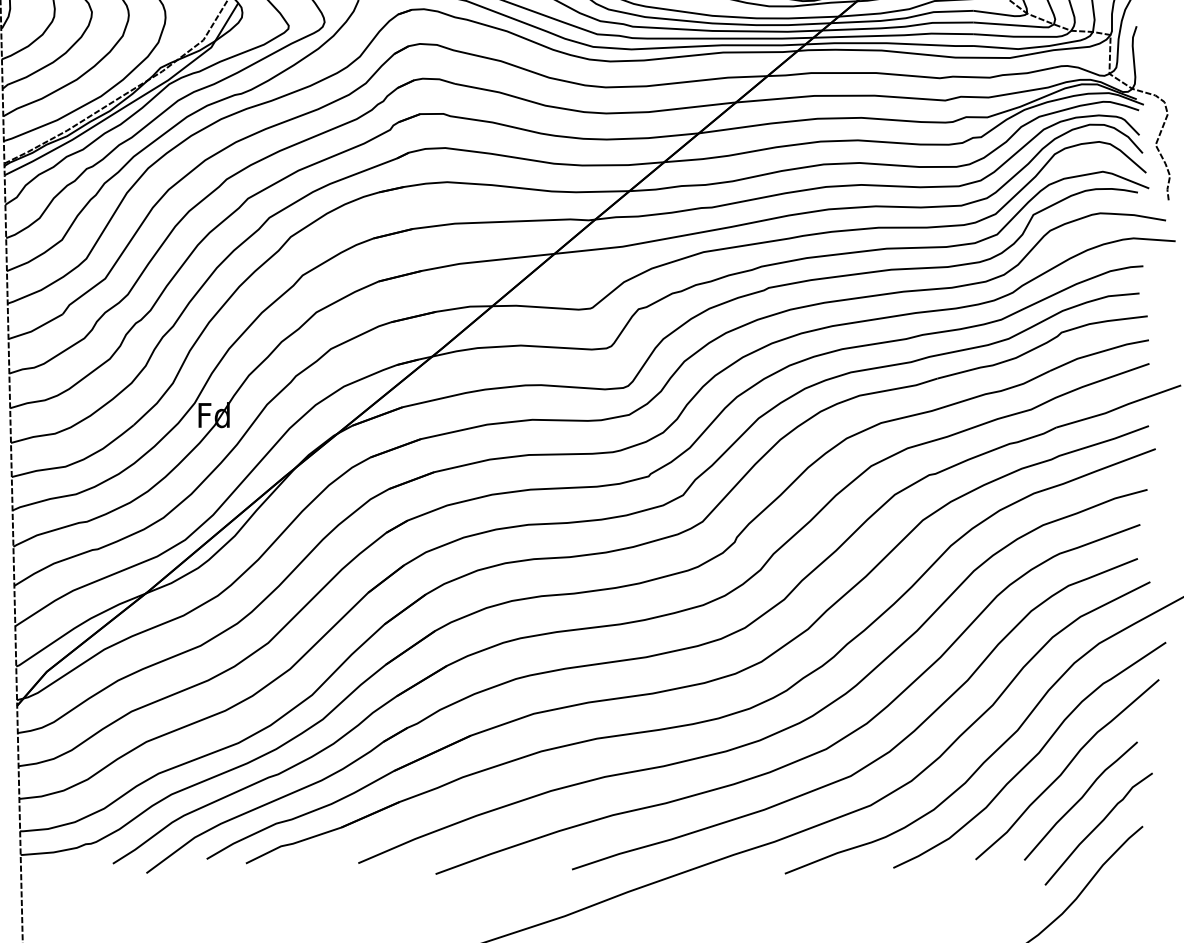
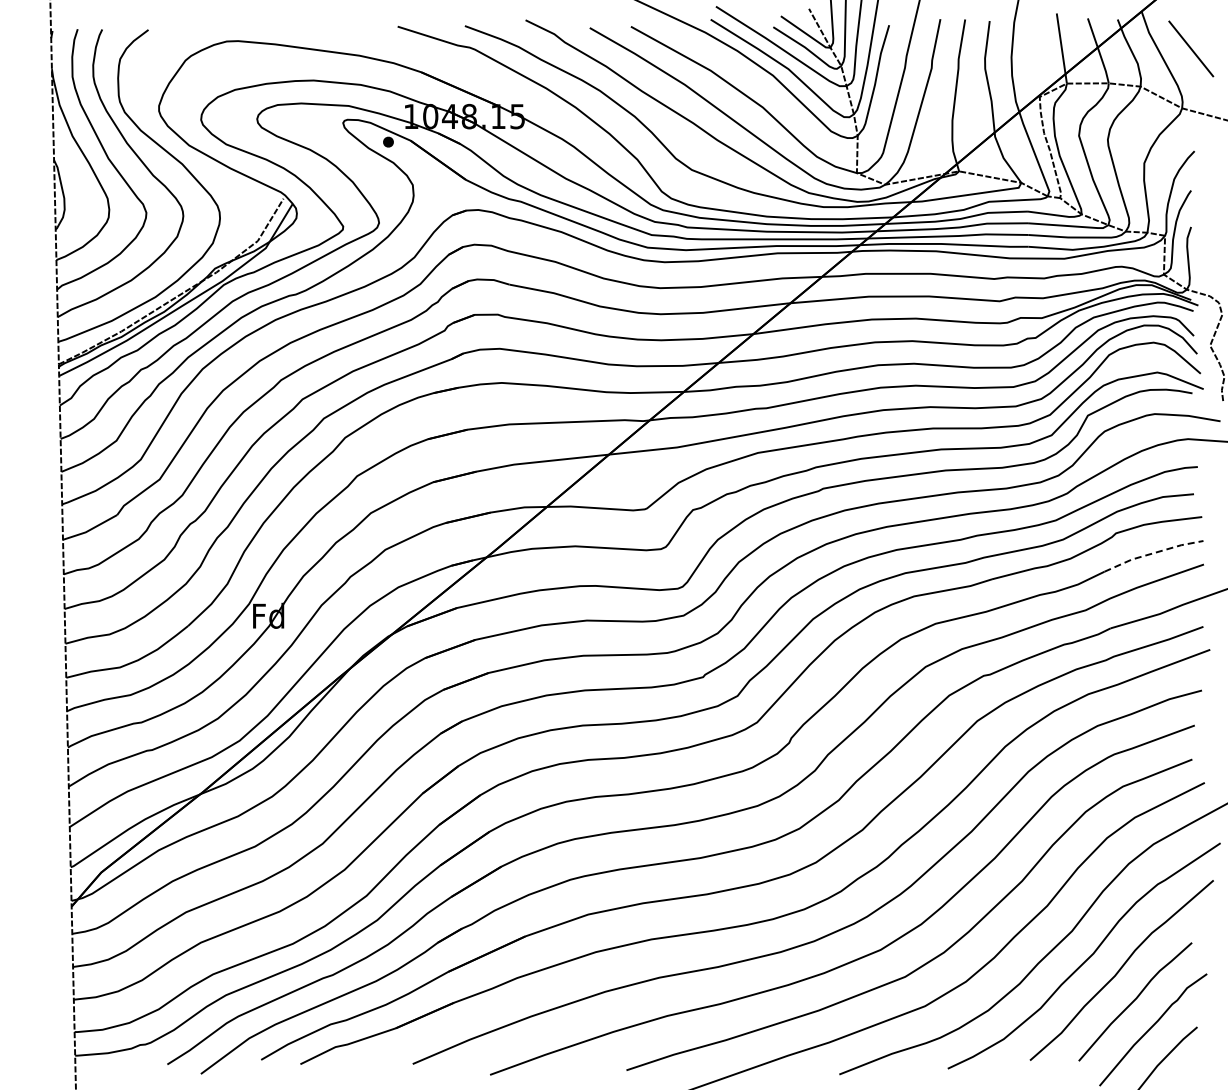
line: (1099, 352) -> (1153, 553), solid -> dashed

